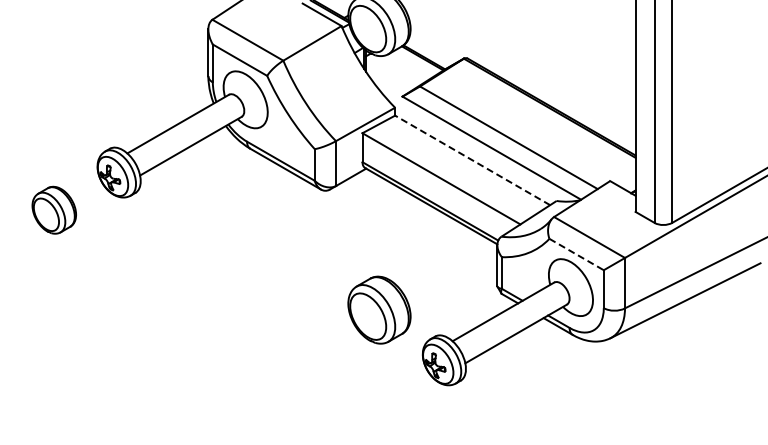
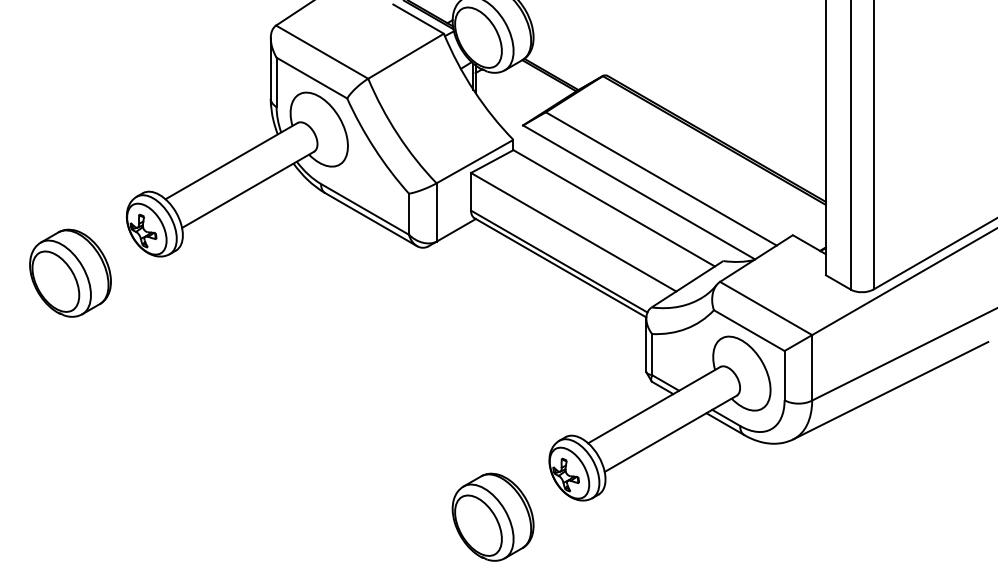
line: (472, 160) -> (613, 208), dashed -> solid
part: (54, 209) -> (70, 272), size x1.43
line: (577, 254) -> (750, 330), dashed -> solid
part: (379, 309) -> (493, 516), moved

